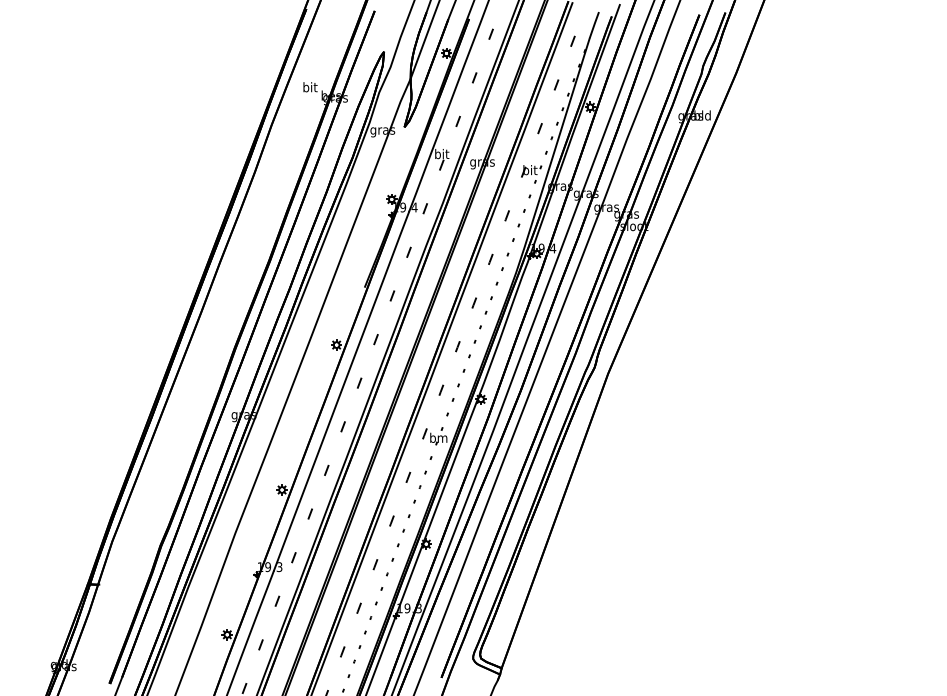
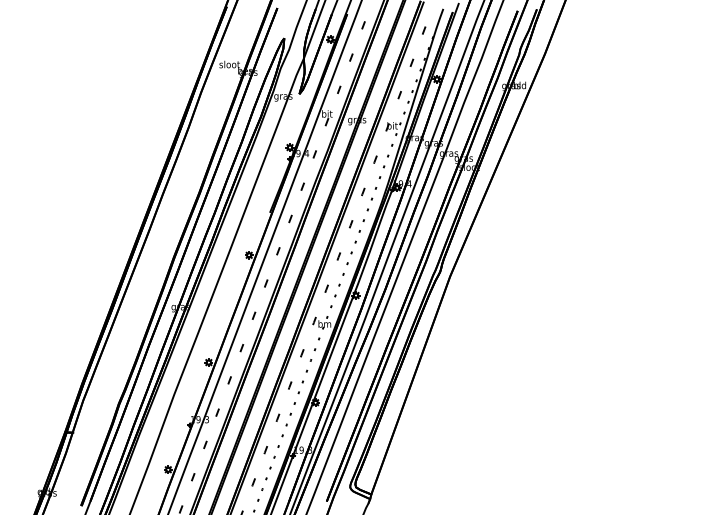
text: (310, 87) -> (229, 64), bit -> sloot

